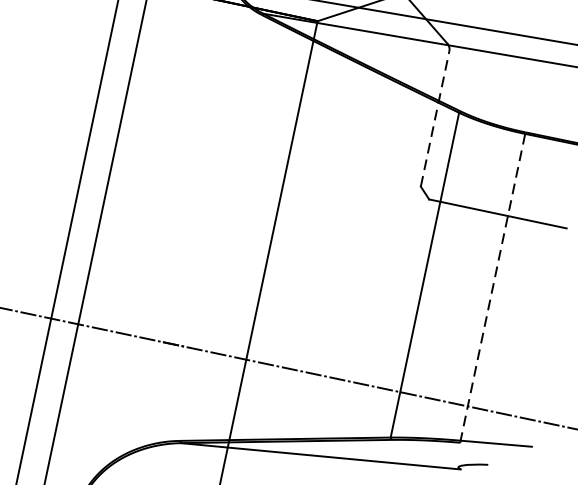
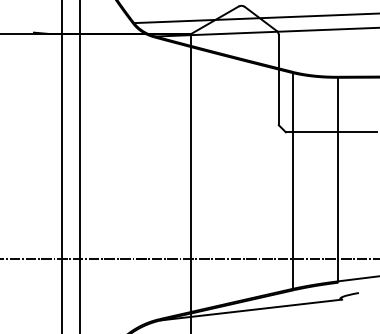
line: (434, 119) -> (278, 80), dashed -> solid
line: (493, 287) -> (338, 179), dashed -> solid

